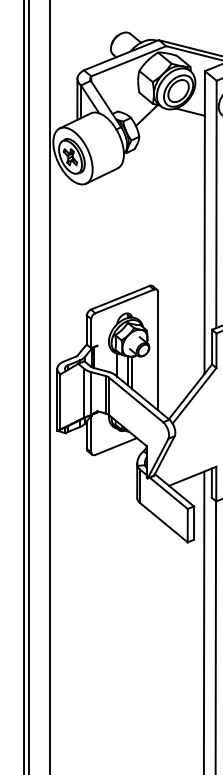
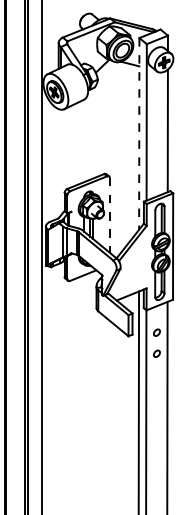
line: (205, 221) -> (139, 133), solid -> dashed
line: (157, 351) -> (109, 215), solid -> dashed

